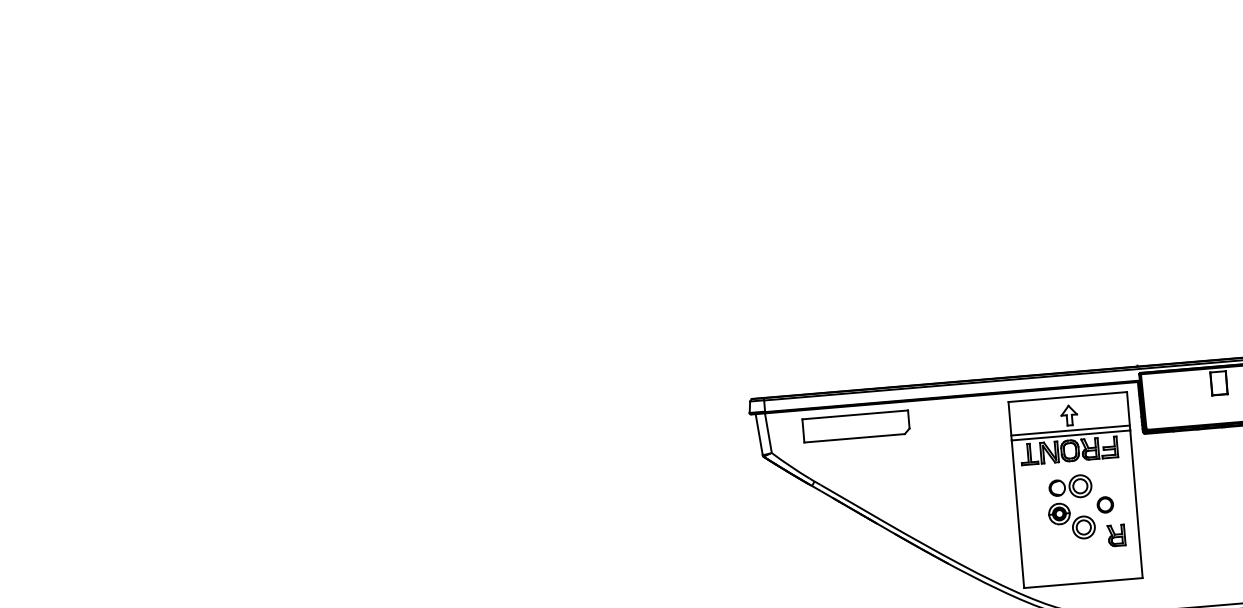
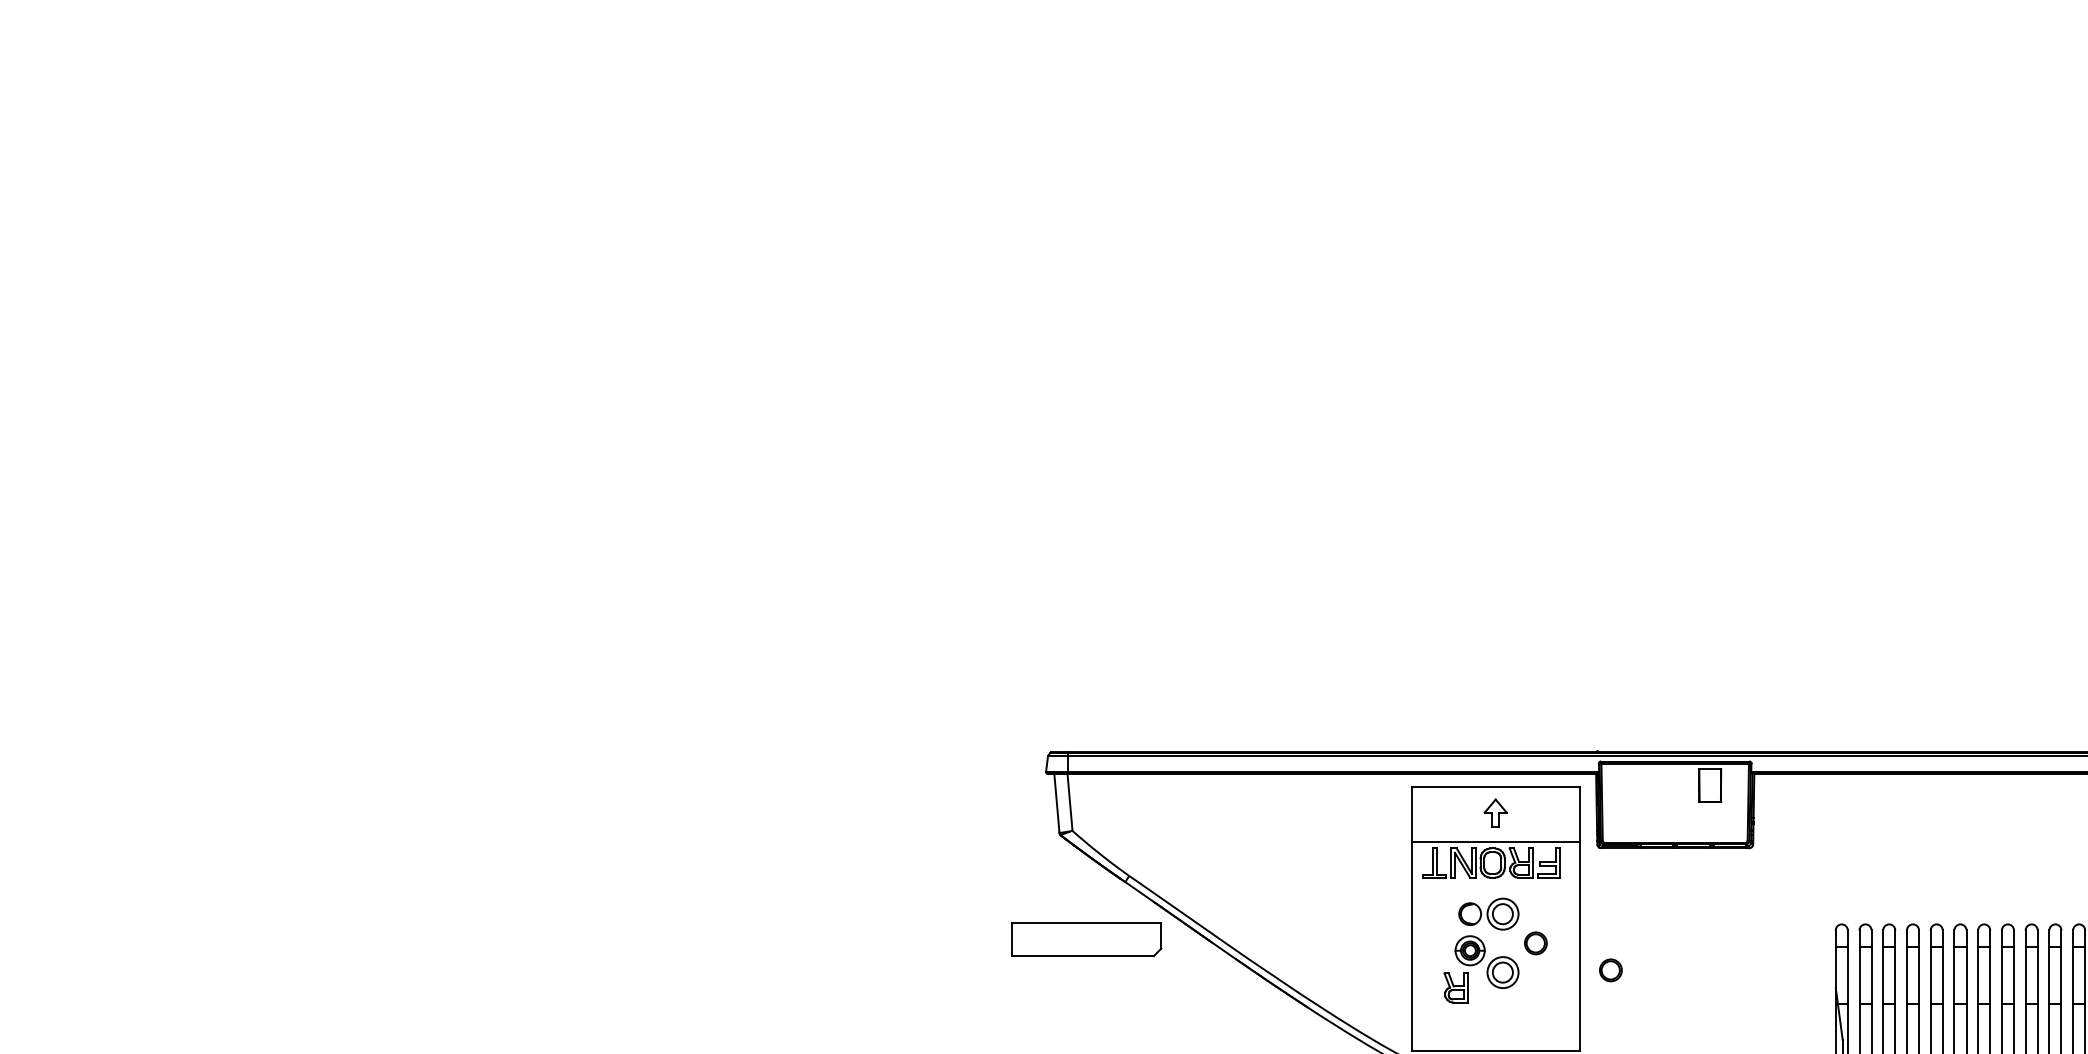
part: (856, 426) -> (1086, 939), moved
line: (1070, 430) -> (1495, 834), removed
part: (1159, 519) -> (1610, 970), added
part: (1116, 535) -> (1455, 987), moved

